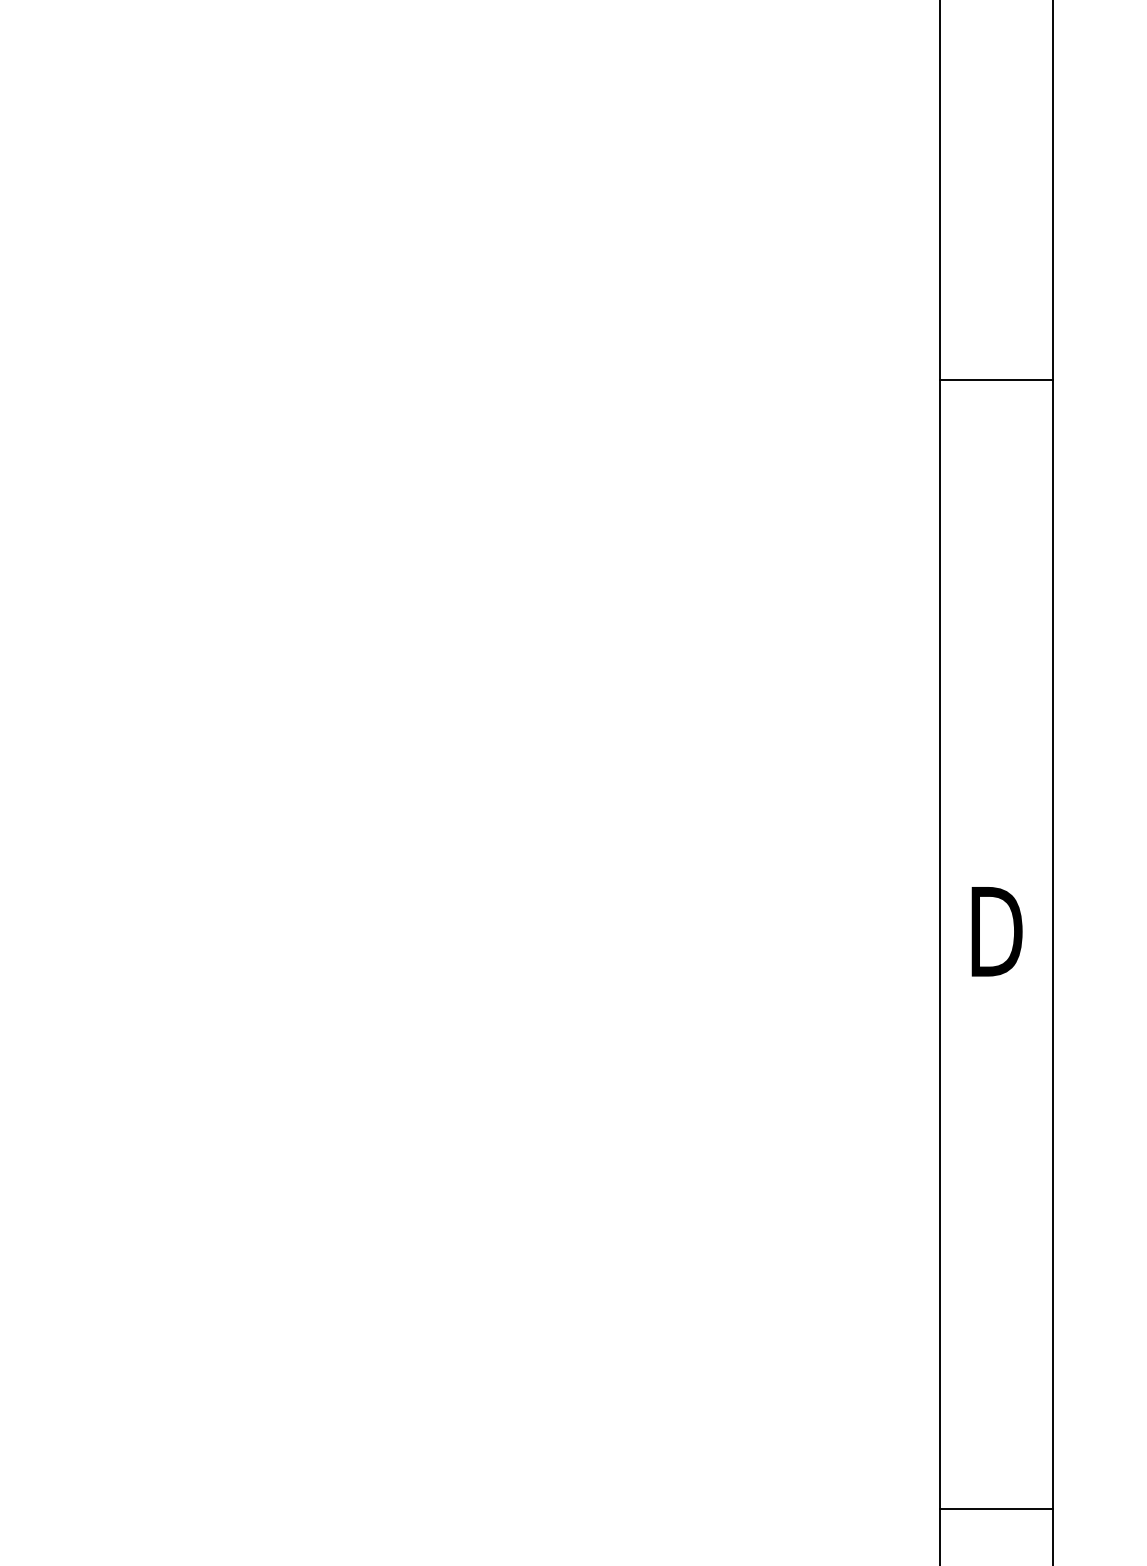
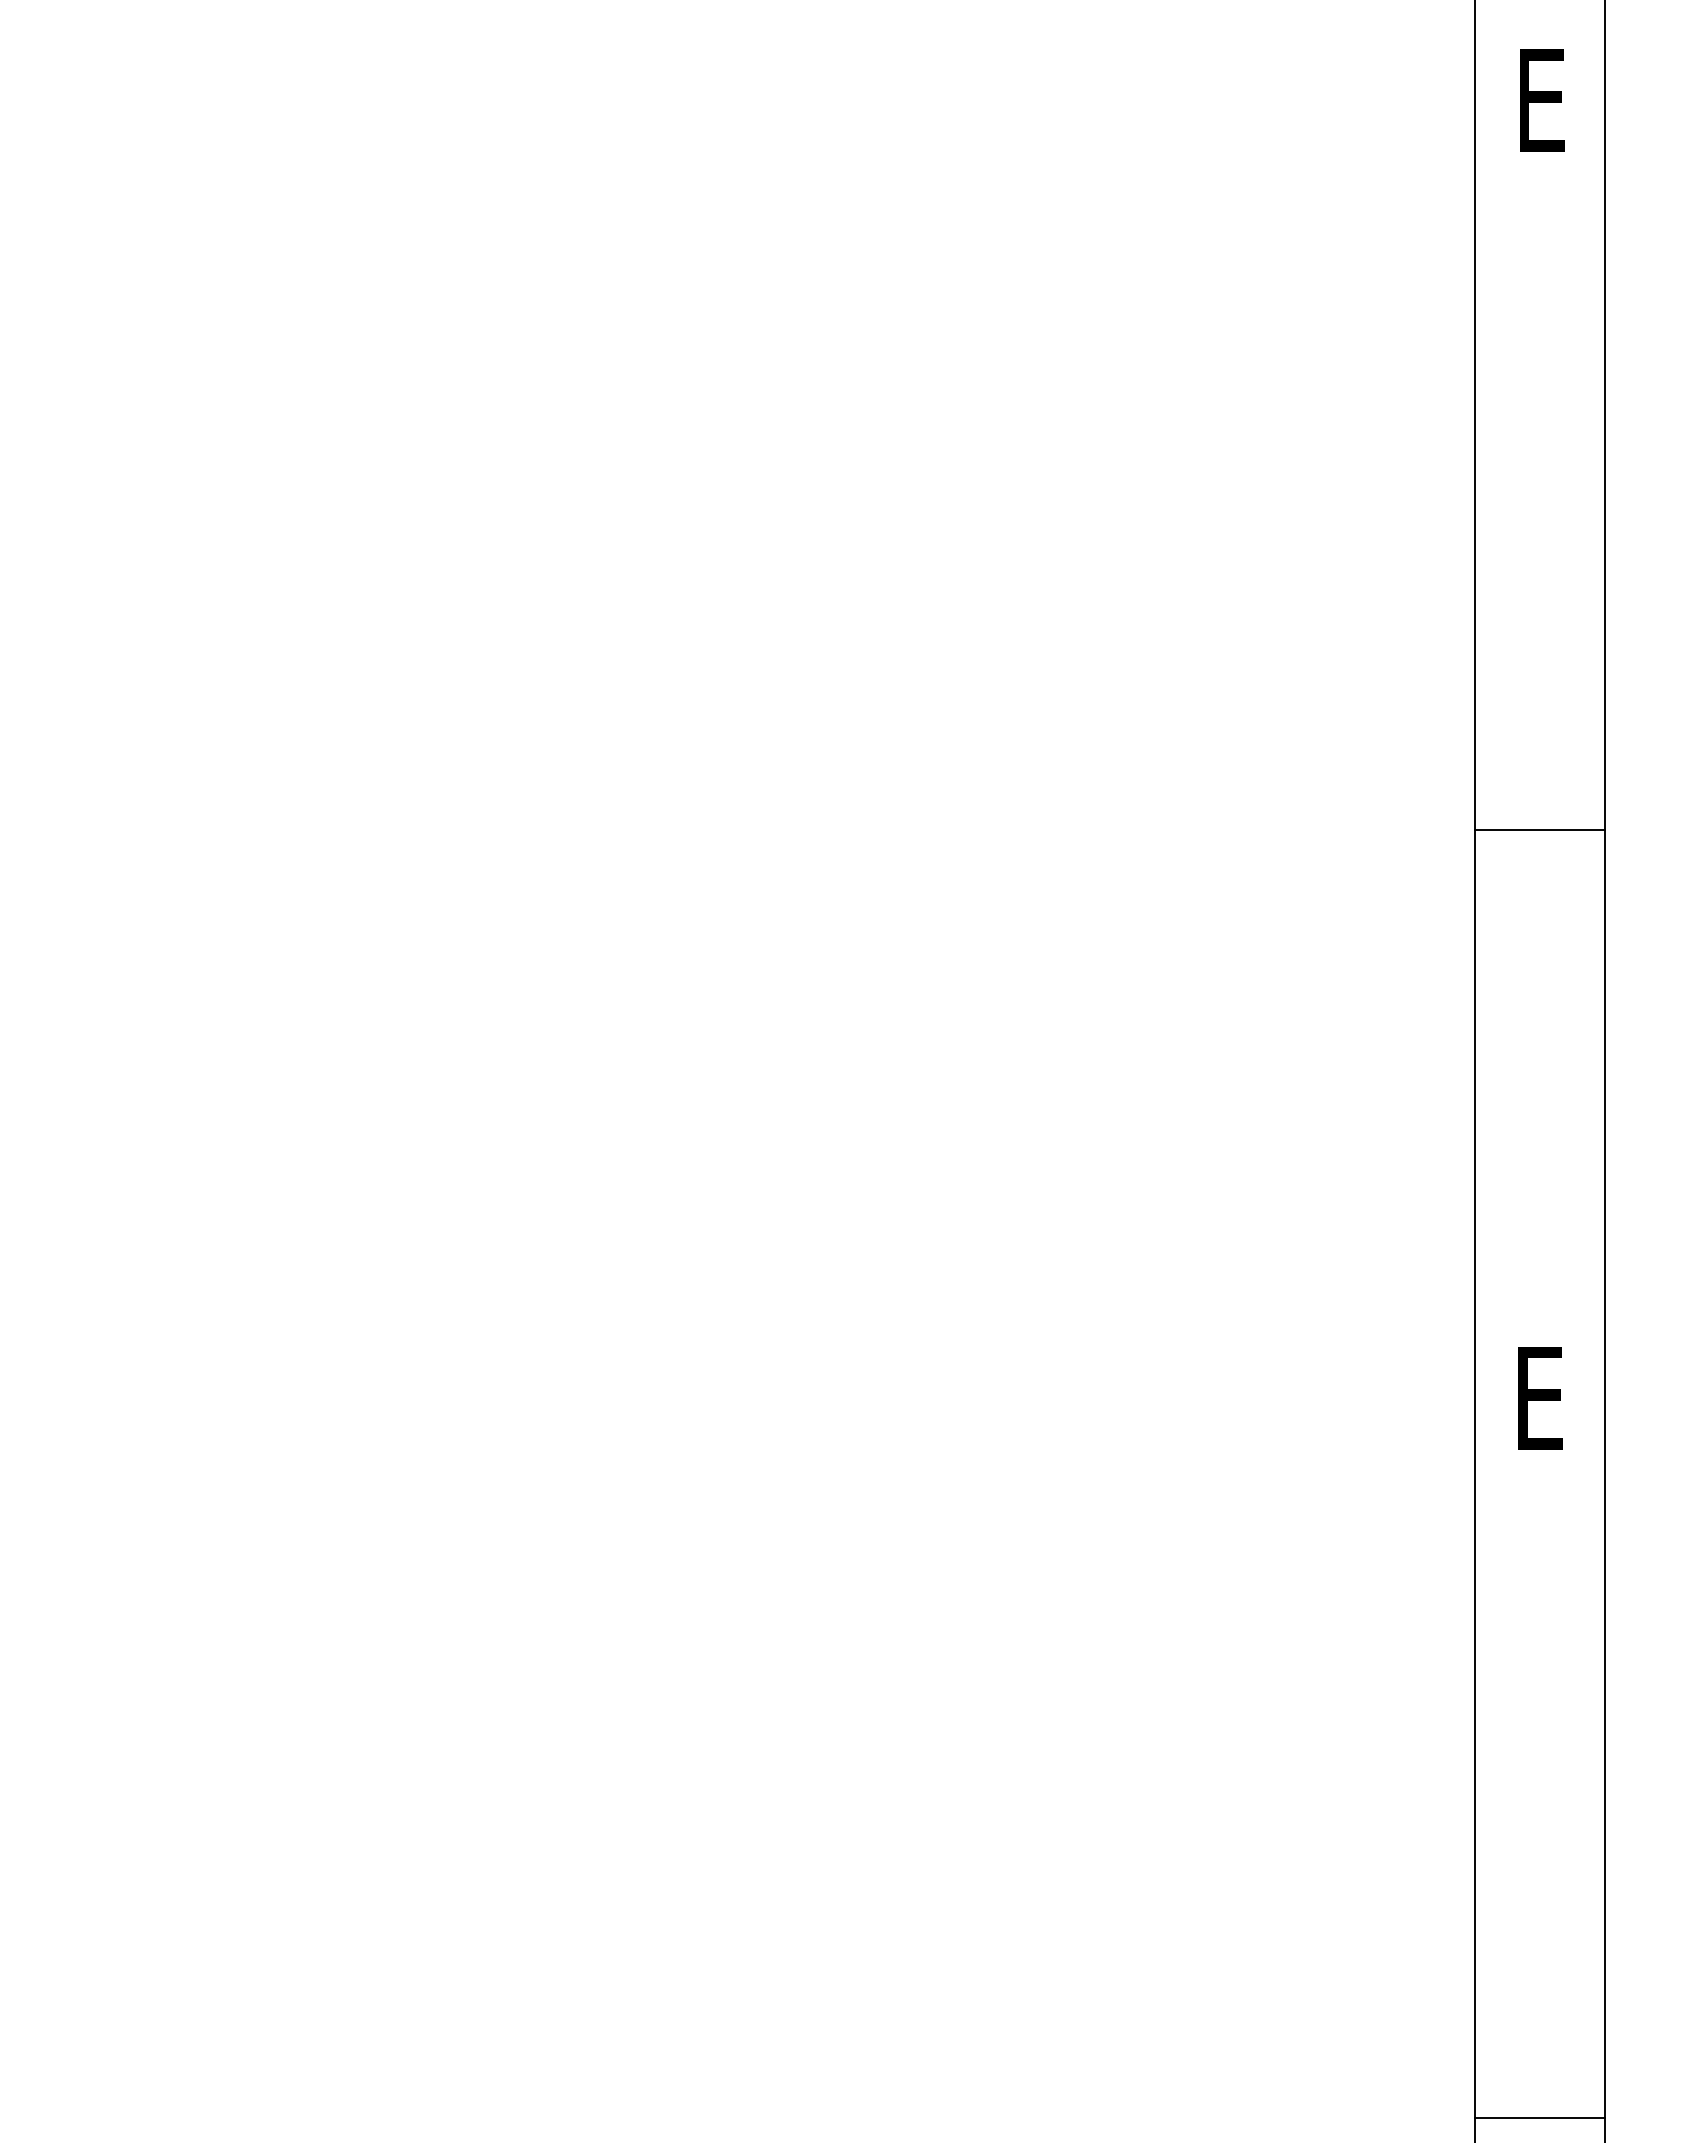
line: (996, 380) -> (1540, 830), moved
text: (996, 931) -> (1540, 1397), D -> E
line: (996, 1509) -> (1540, 2117), moved

